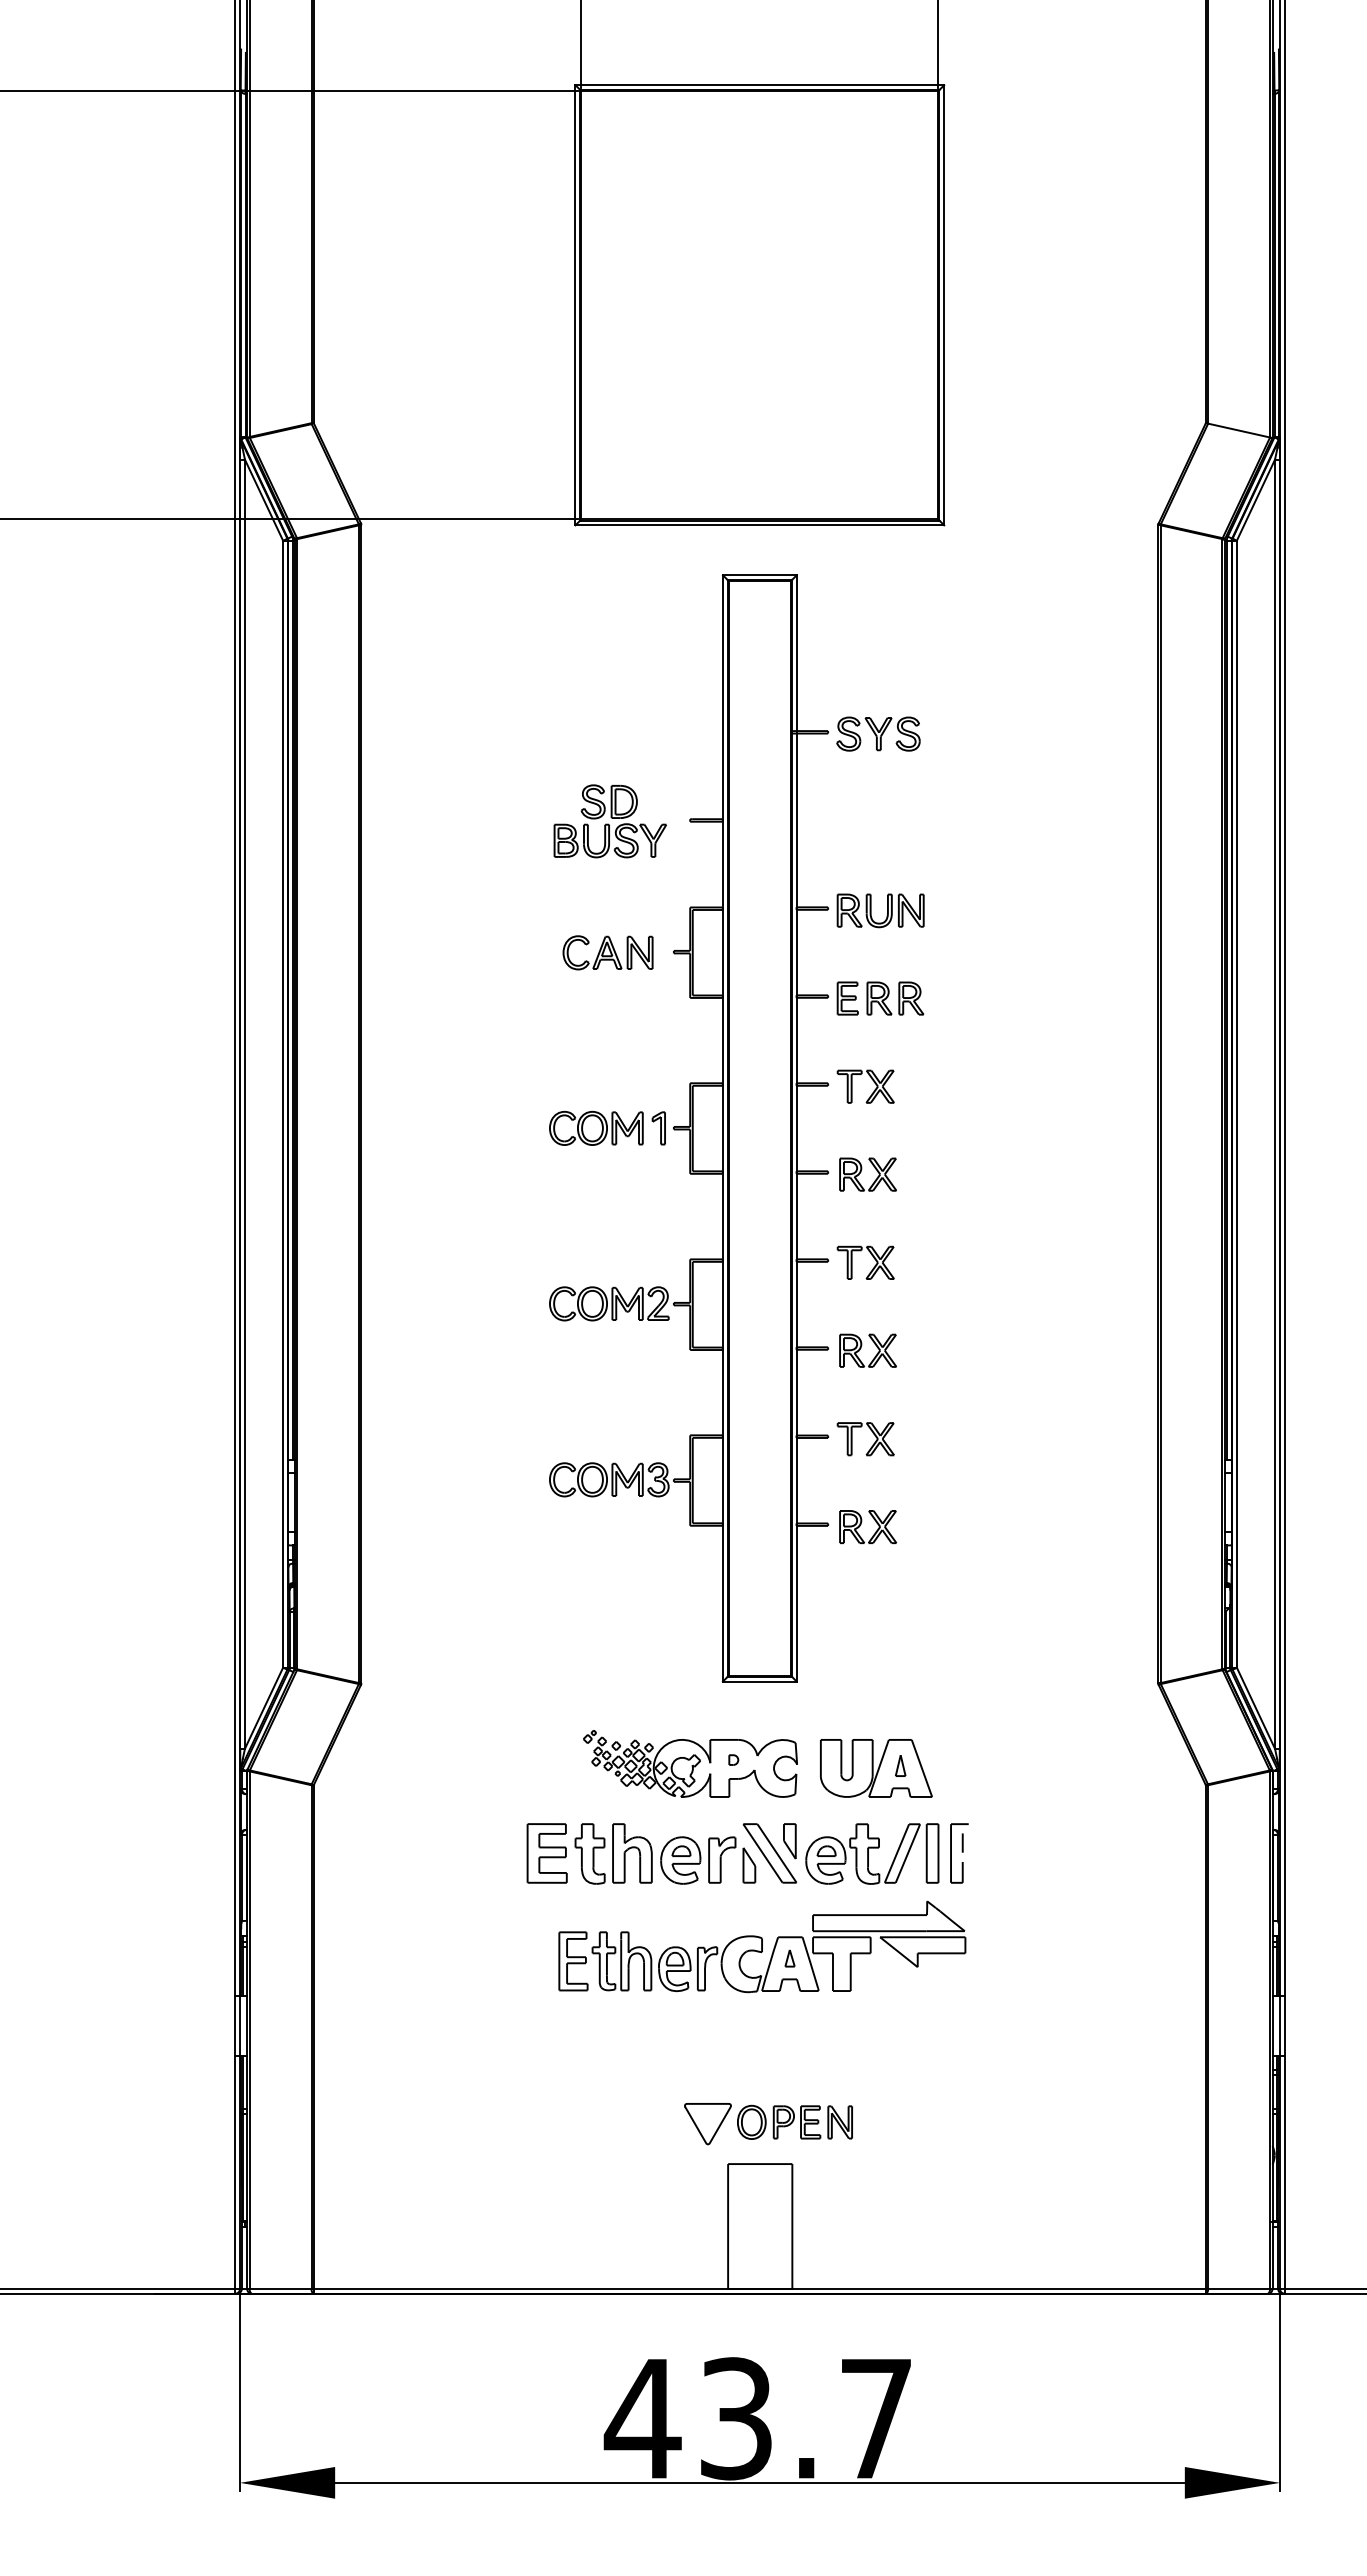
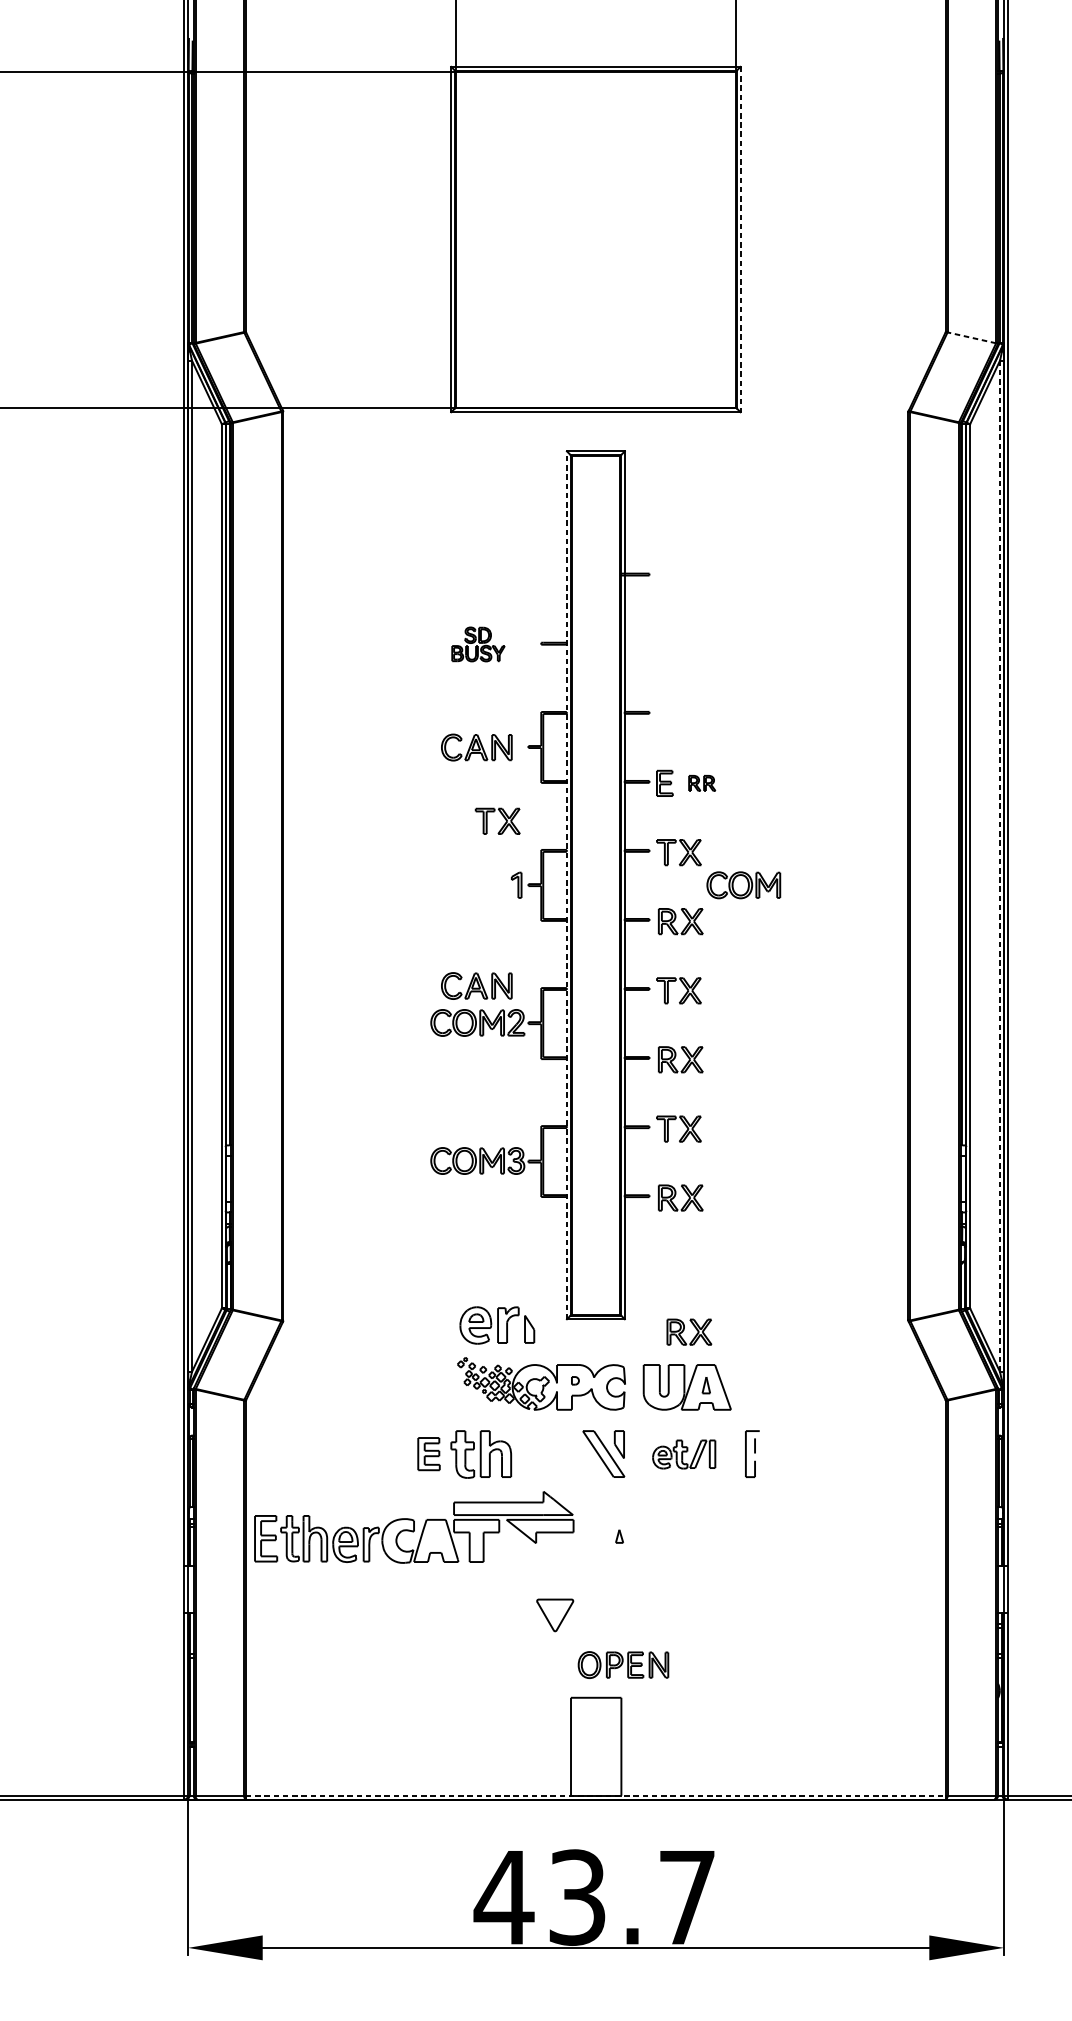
line: (944, 305) -> (740, 239), solid -> dashed
line: (1239, 430) -> (972, 337), solid -> dashed
part: (878, 733) -> (688, 575), removed
part: (609, 821) -> (477, 644), size x0.6
part: (887, 910) -> (696, 714), removed
part: (895, 998) -> (702, 783), size x0.6
part: (642, 1042) -> (503, 817), added
line: (1275, 1104) -> (1000, 866), solid -> dashed
part: (596, 1127) -> (743, 884), moved
line: (722, 1127) -> (566, 884), solid -> dashed
part: (607, 1256) -> (476, 985), added
part: (872, 1695) -> (684, 1330), added
part: (546, 1853) -> (428, 1454), size x0.7
part: (872, 1853) -> (684, 1454), size x0.6
part: (708, 1860) -> (497, 1325), moved
part: (762, 1946) -> (414, 1527), moved
part: (707, 2124) -> (554, 1615), moved
line: (760, 2288) -> (596, 1795), solid -> dashed

